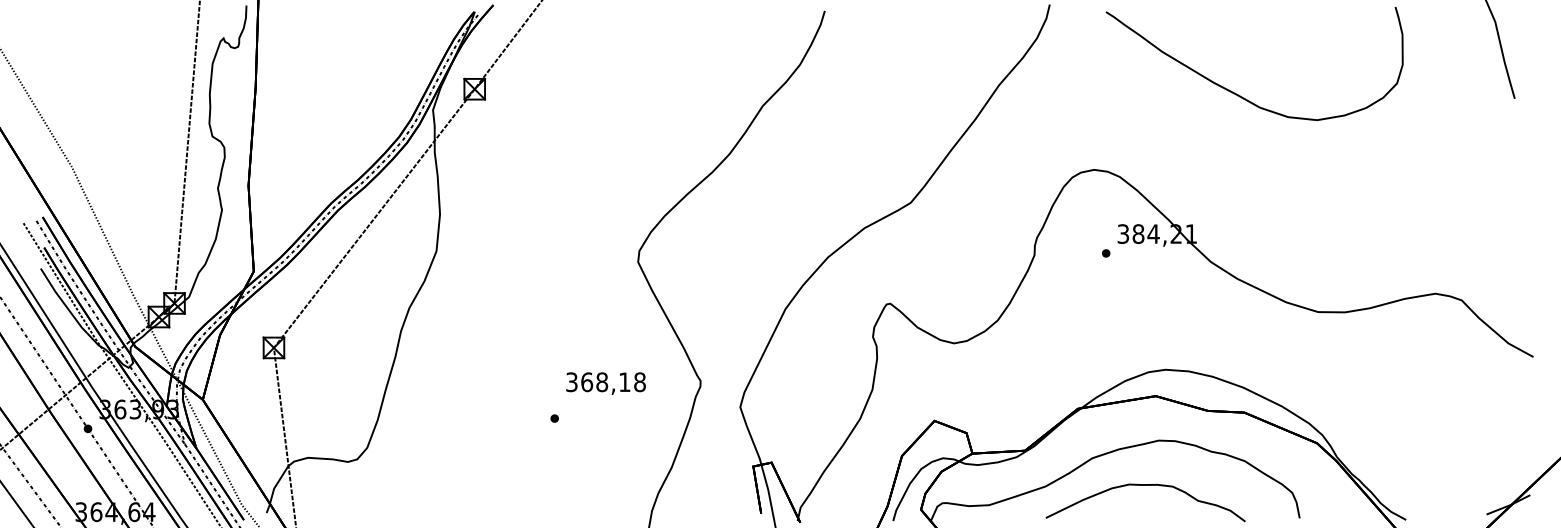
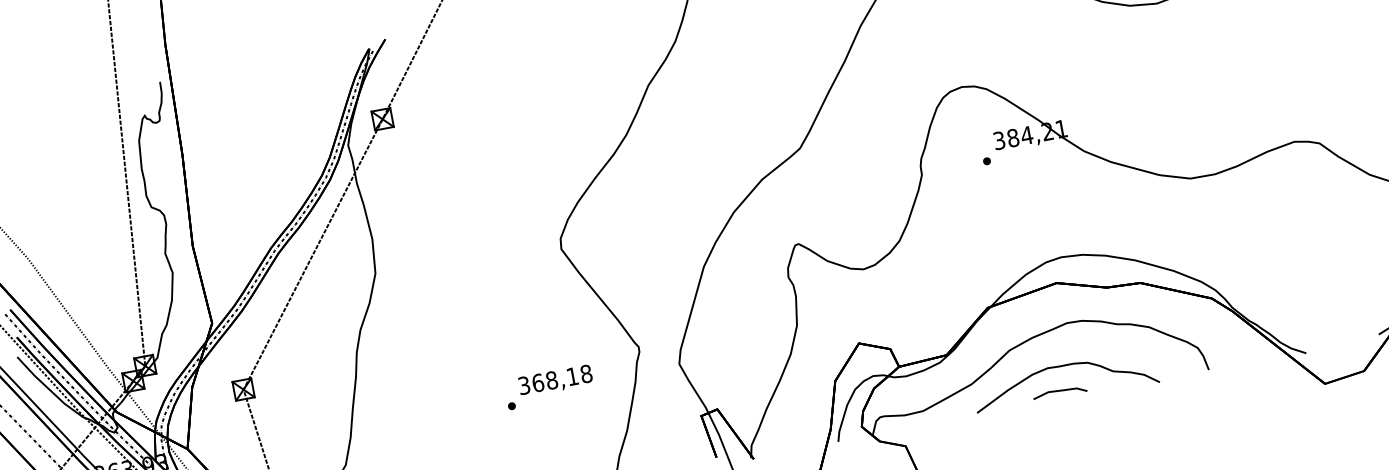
text: (605, 383) -> (555, 381), moved
line: (1137, 511) -> (1059, 391), added

